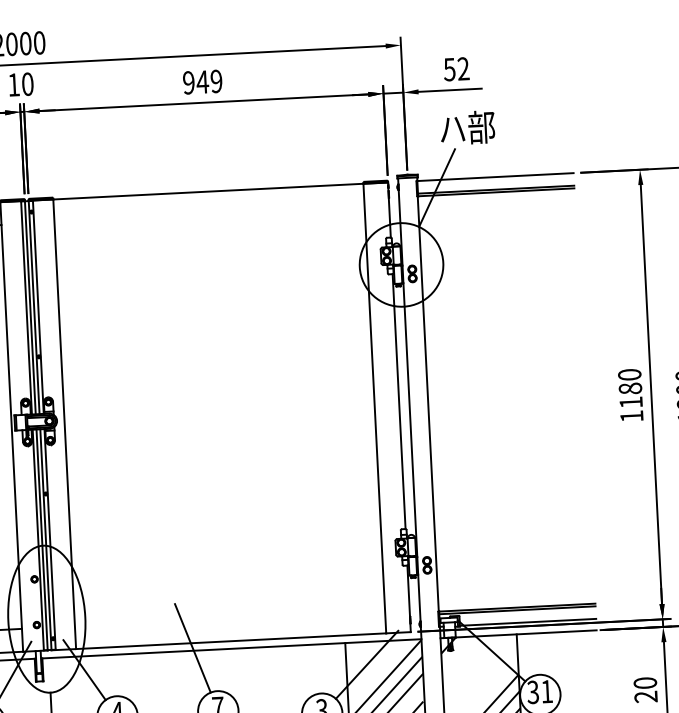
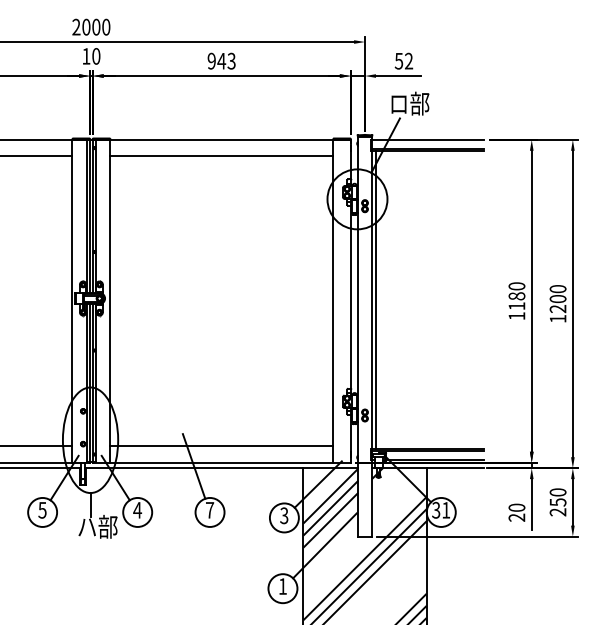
text: (216, 81) -> (231, 61), 949 -> 943
text: (451, 129) -> (398, 104), ハ部 -> ロ部
line: (209, 214) -> (221, 156), added
line: (435, 403) -> (376, 299), added
line: (229, 618) -> (221, 446), added

